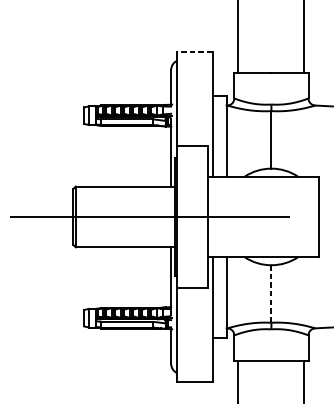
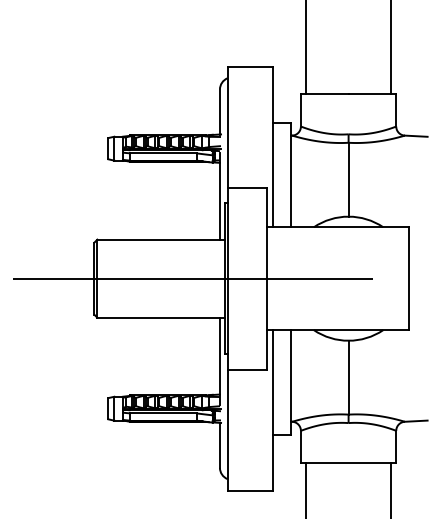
line: (195, 51) -> (250, 66), dashed -> solid
line: (271, 293) -> (348, 377), dashed -> solid

